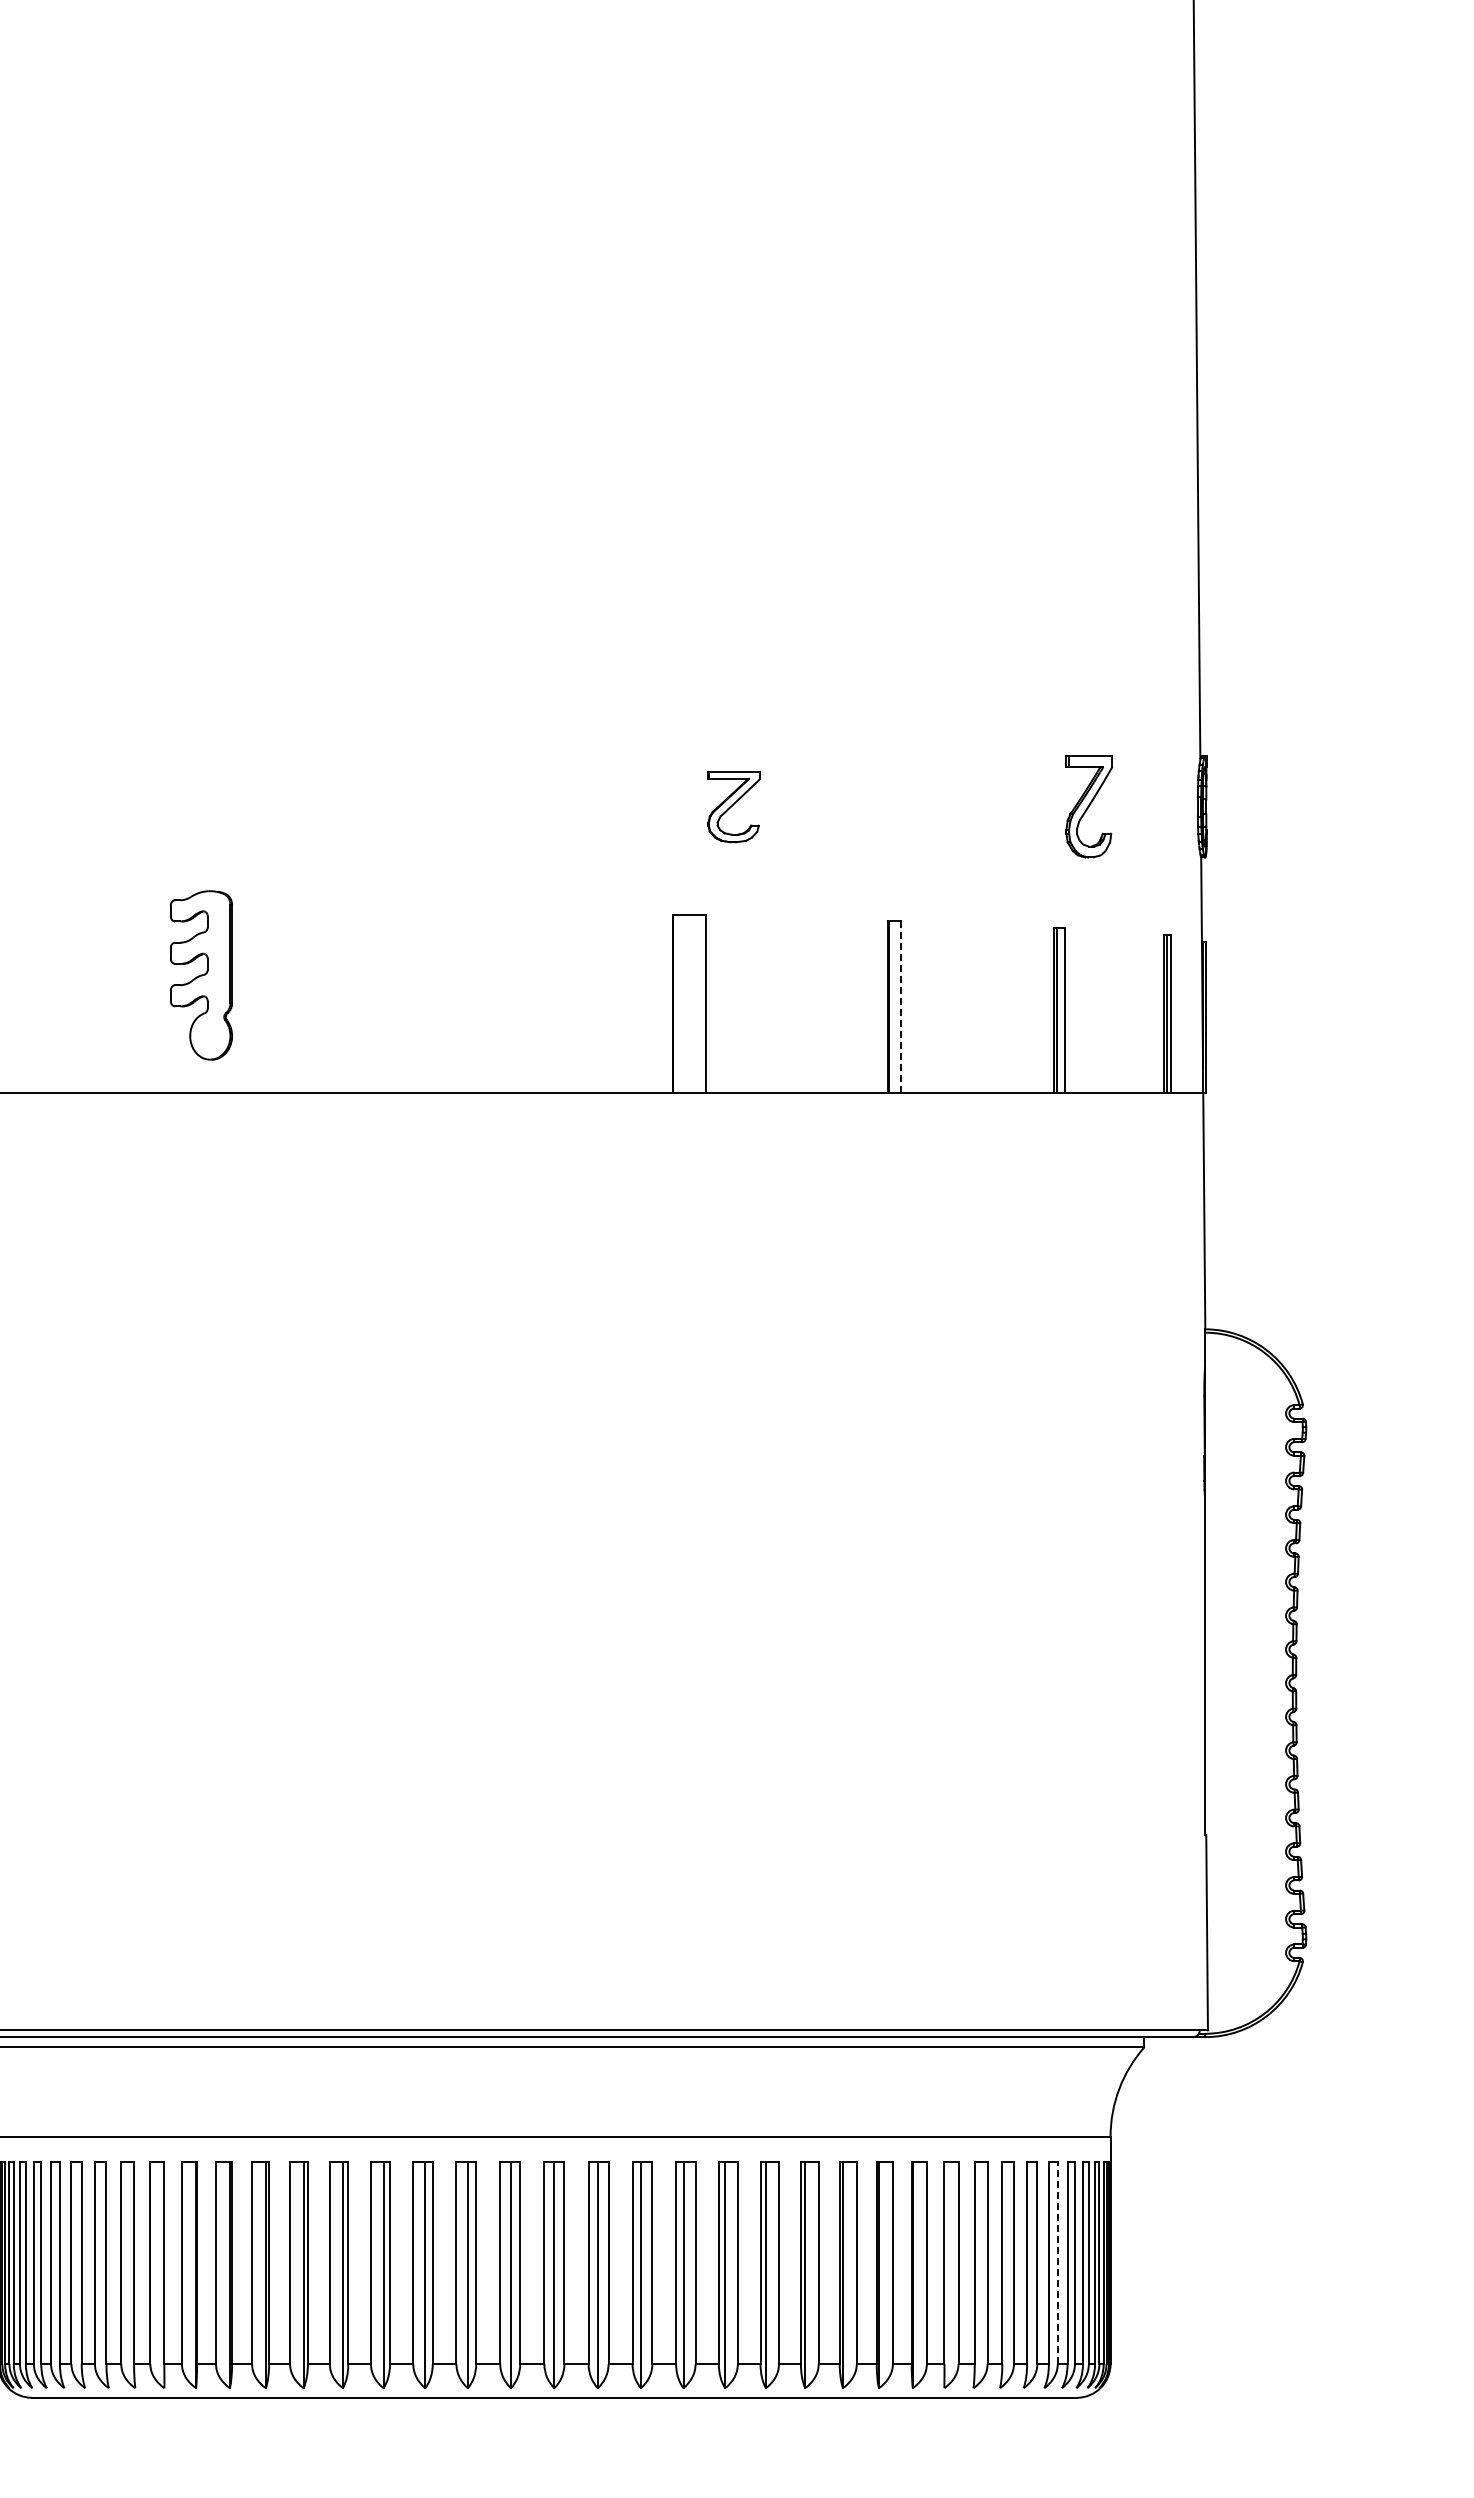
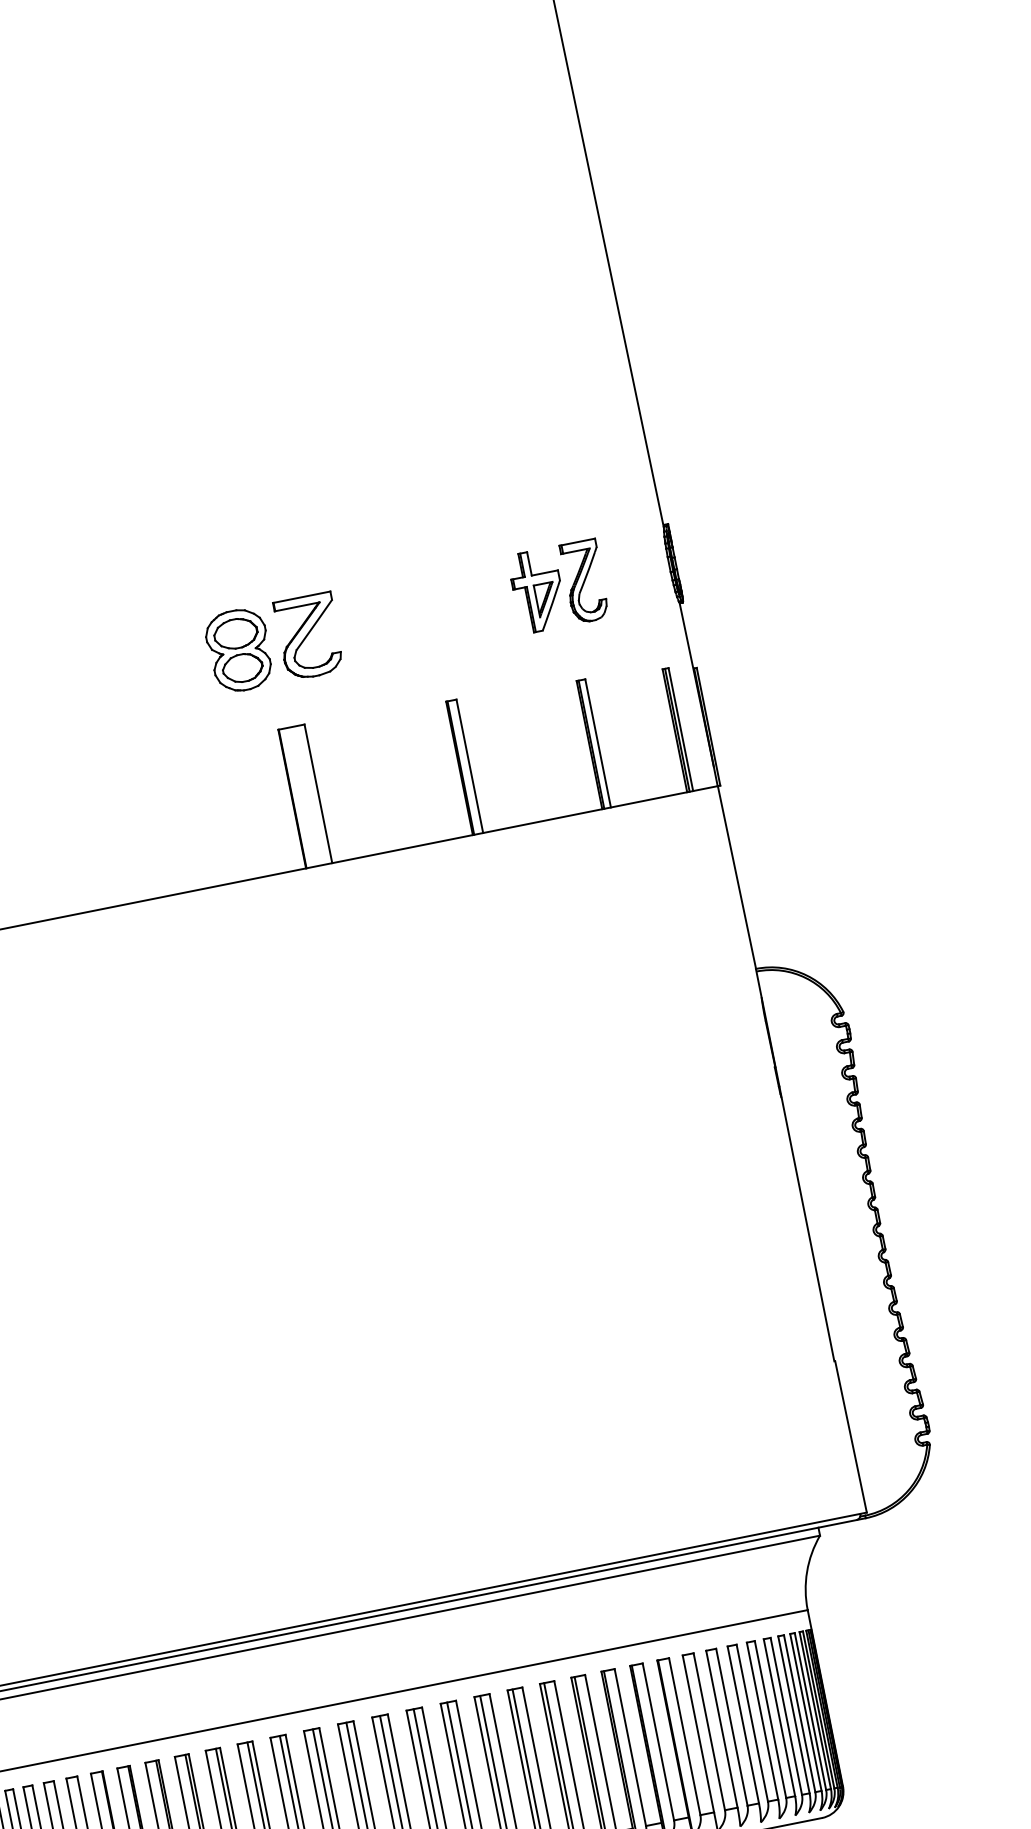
part: (643, 806) -> (238, 650), added
part: (733, 806) -> (308, 636), size x1.43
part: (1028, 806) -> (537, 590), added
line: (900, 1007) -> (469, 766), dashed -> solid
line: (1057, 2262) -> (786, 1716), dashed -> solid

